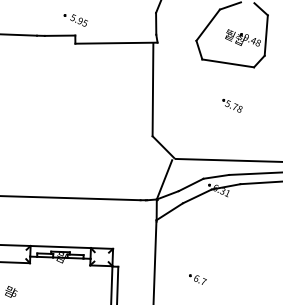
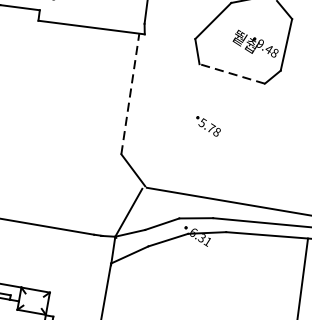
line: (227, 63) -> (231, 73), solid -> dashed
line: (152, 89) -> (129, 93), solid -> dashed
part: (232, 105) -> (208, 126), moved

